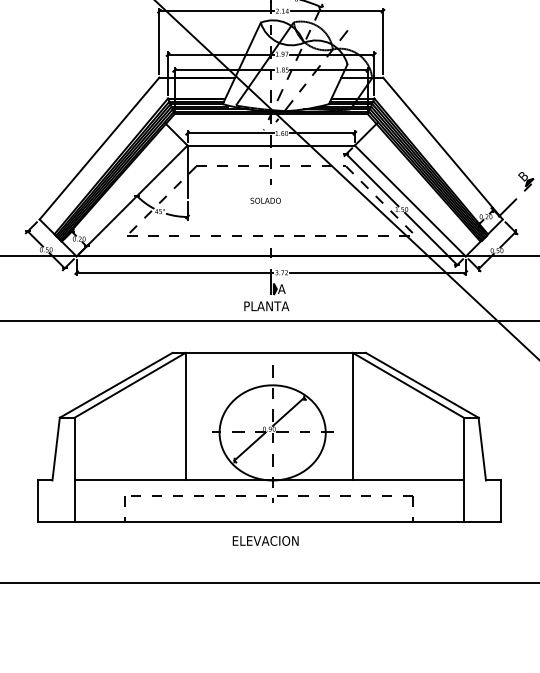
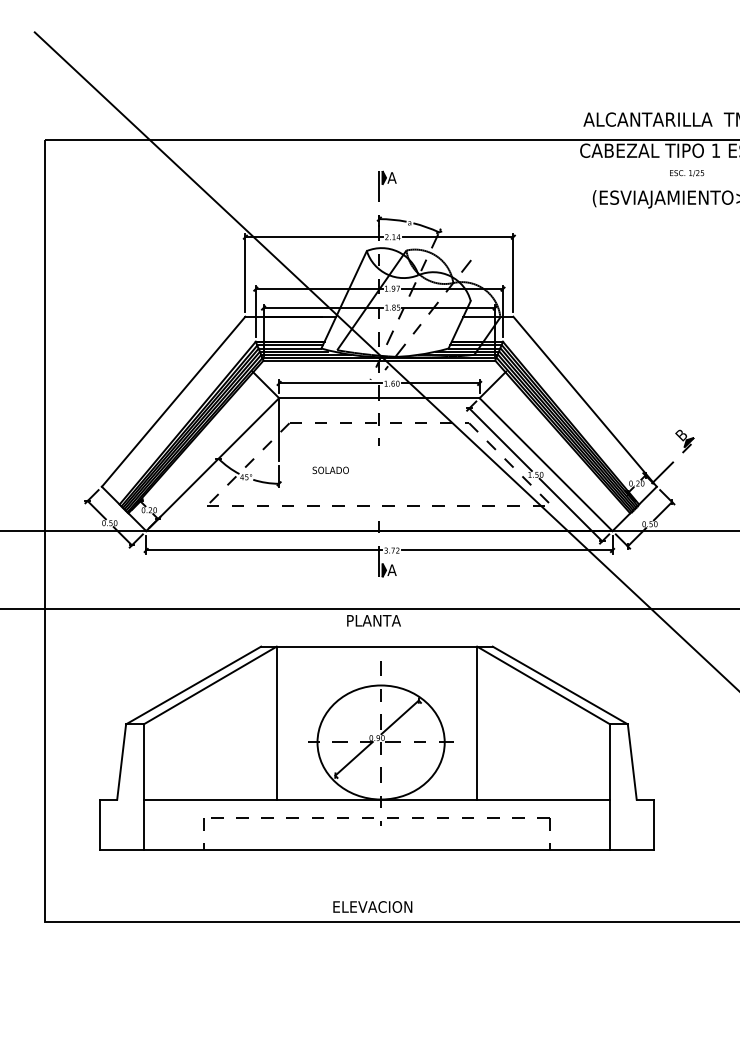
text: (265, 200) -> (330, 469), moved
text: (266, 306) -> (373, 620), moved
text: (265, 540) -> (372, 906), moved

